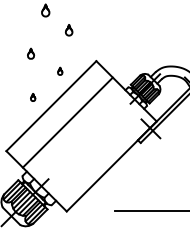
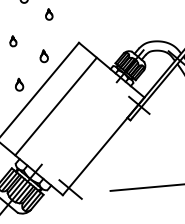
part: (59, 71) -> (43, 56), size x1.67
part: (32, 97) -> (18, 84), size x1.67
line: (74, 206) -> (70, 189), added

